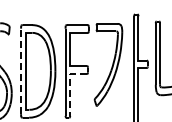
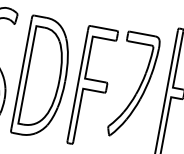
line: (21, 71) -> (22, 74), dashed -> solid
line: (70, 86) -> (80, 104), dashed -> solid

